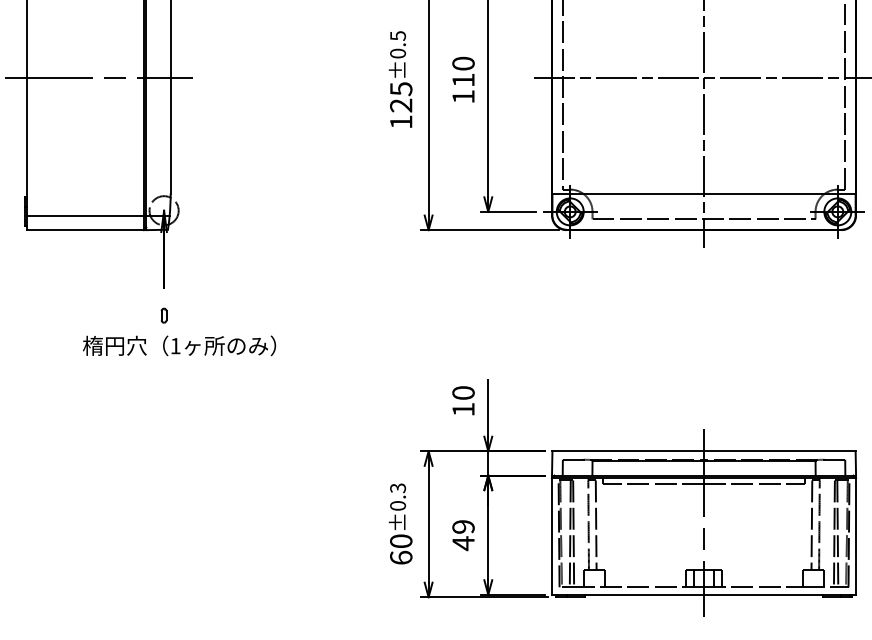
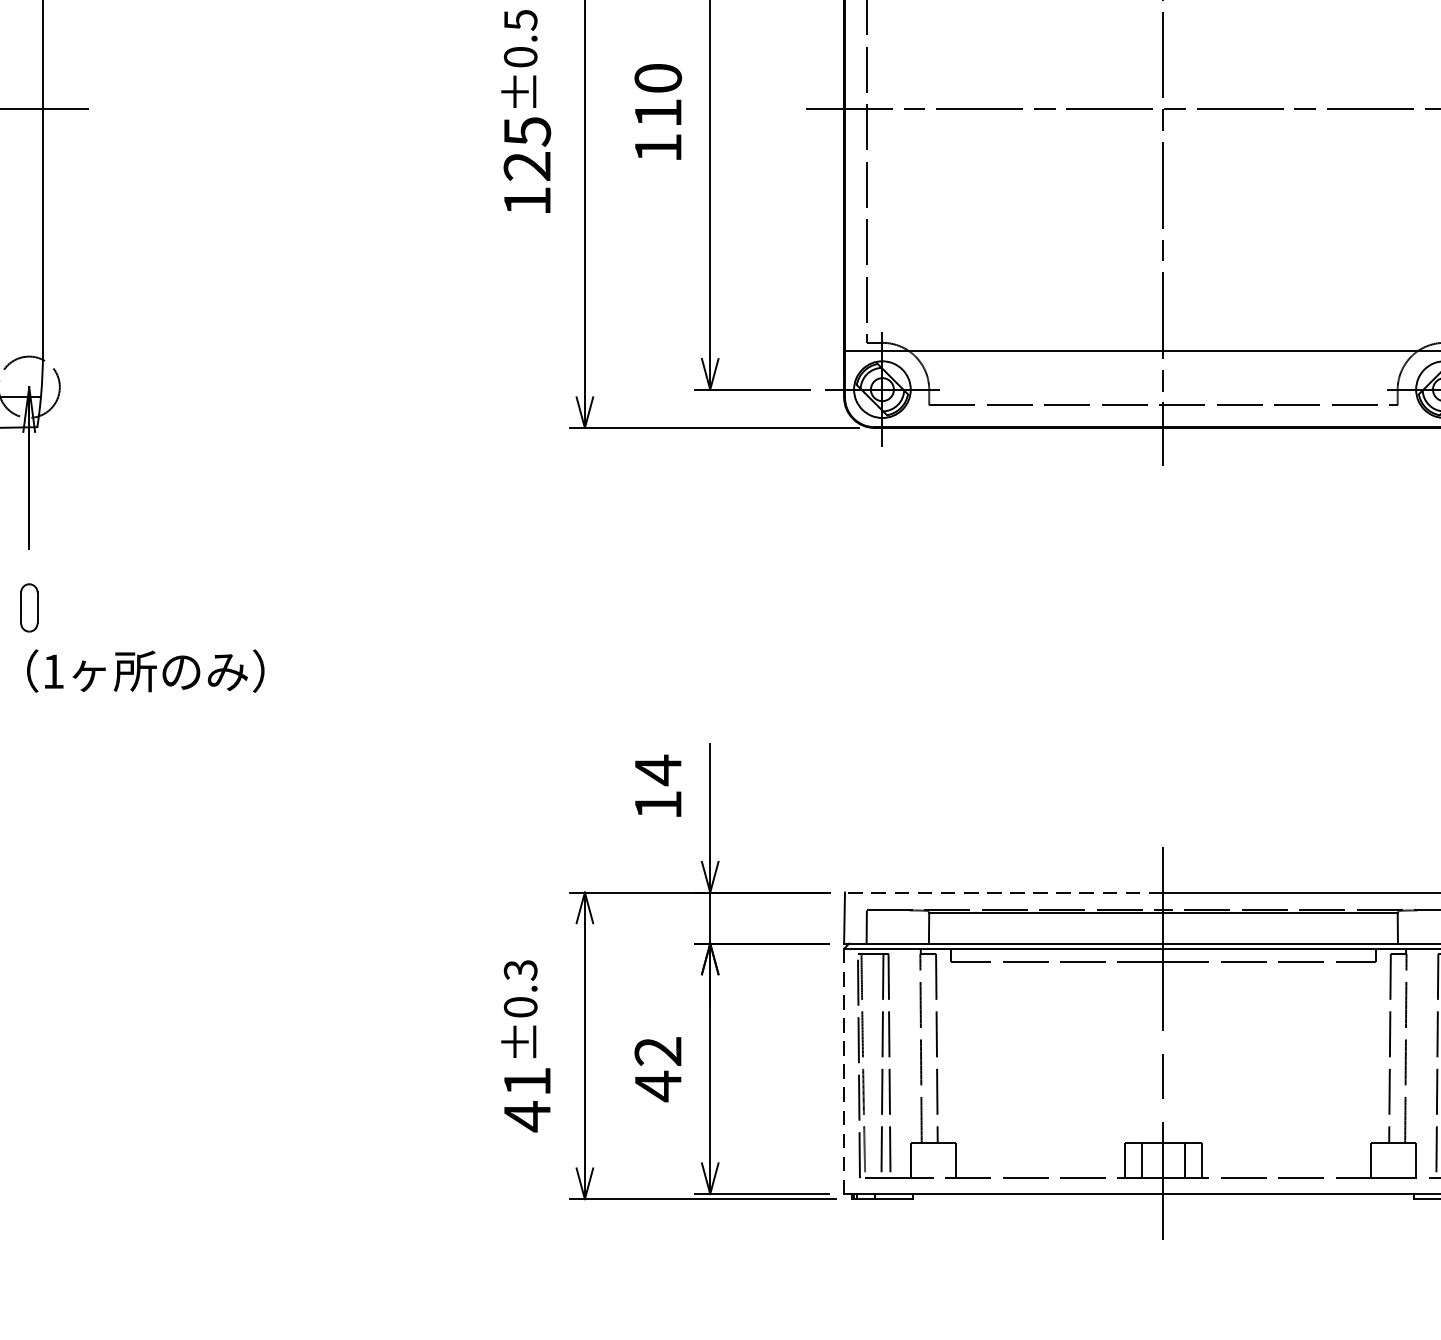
part: (163, 315) -> (27, 607), size x1.6
text: (463, 392) -> (658, 769), 10 -> 14
line: (628, 451) -> (1004, 892), solid -> dashed
text: (463, 526) -> (658, 1050), 49 -> 42
line: (552, 536) -> (845, 1071), solid -> dashed
text: (401, 549) -> (527, 1098), 60 -> 41

